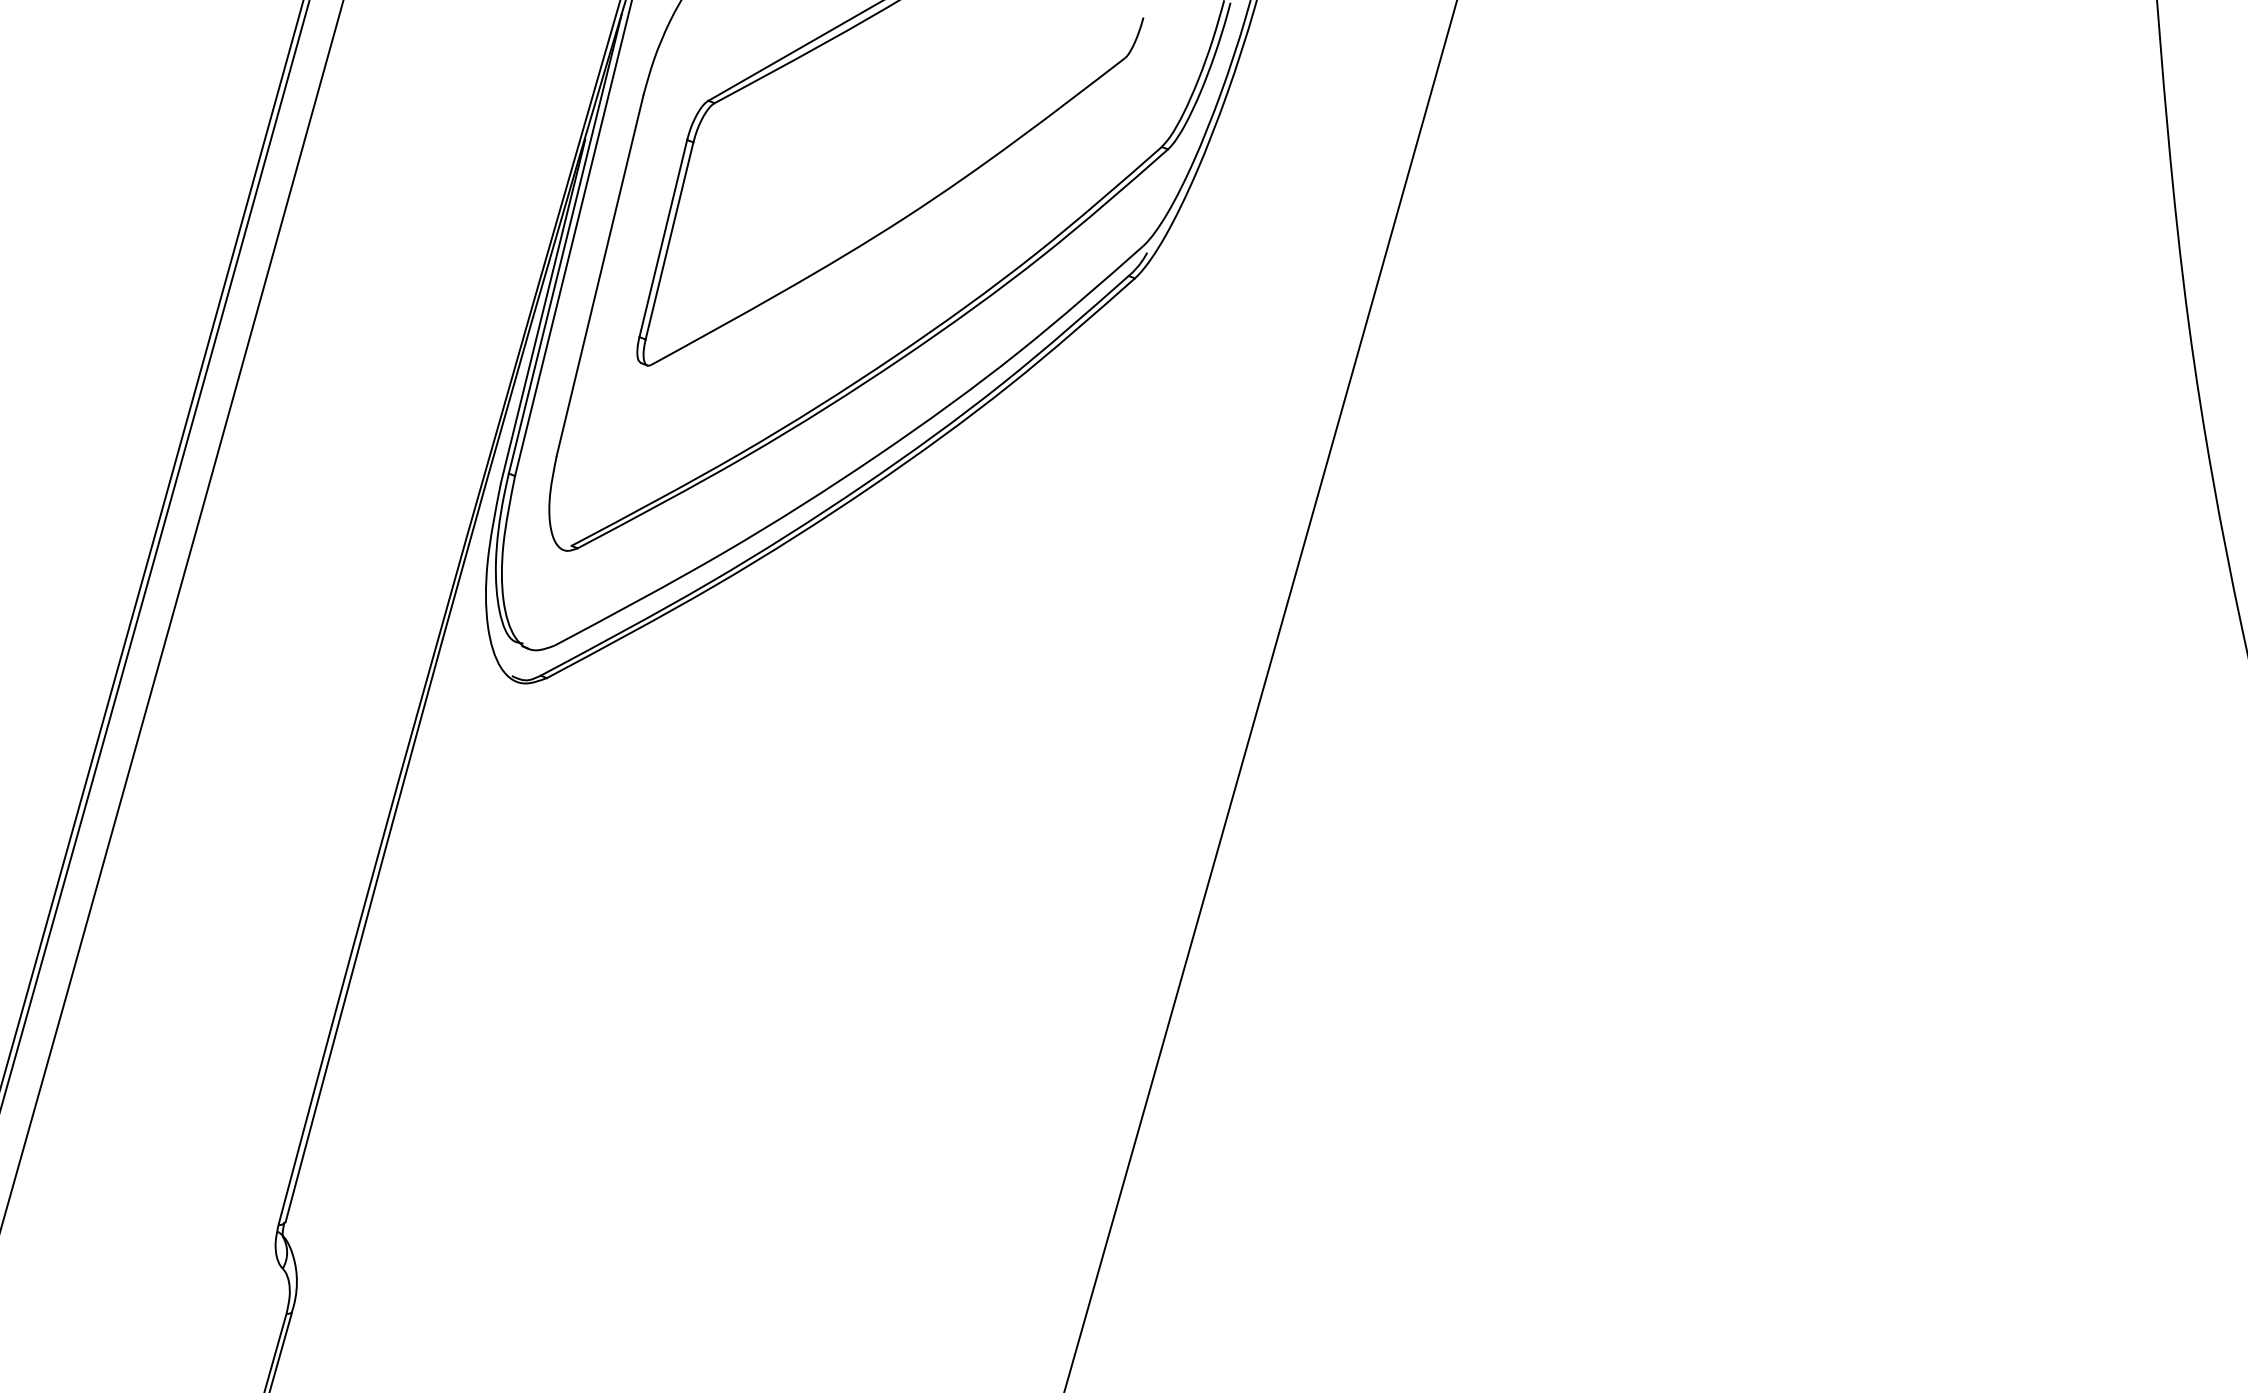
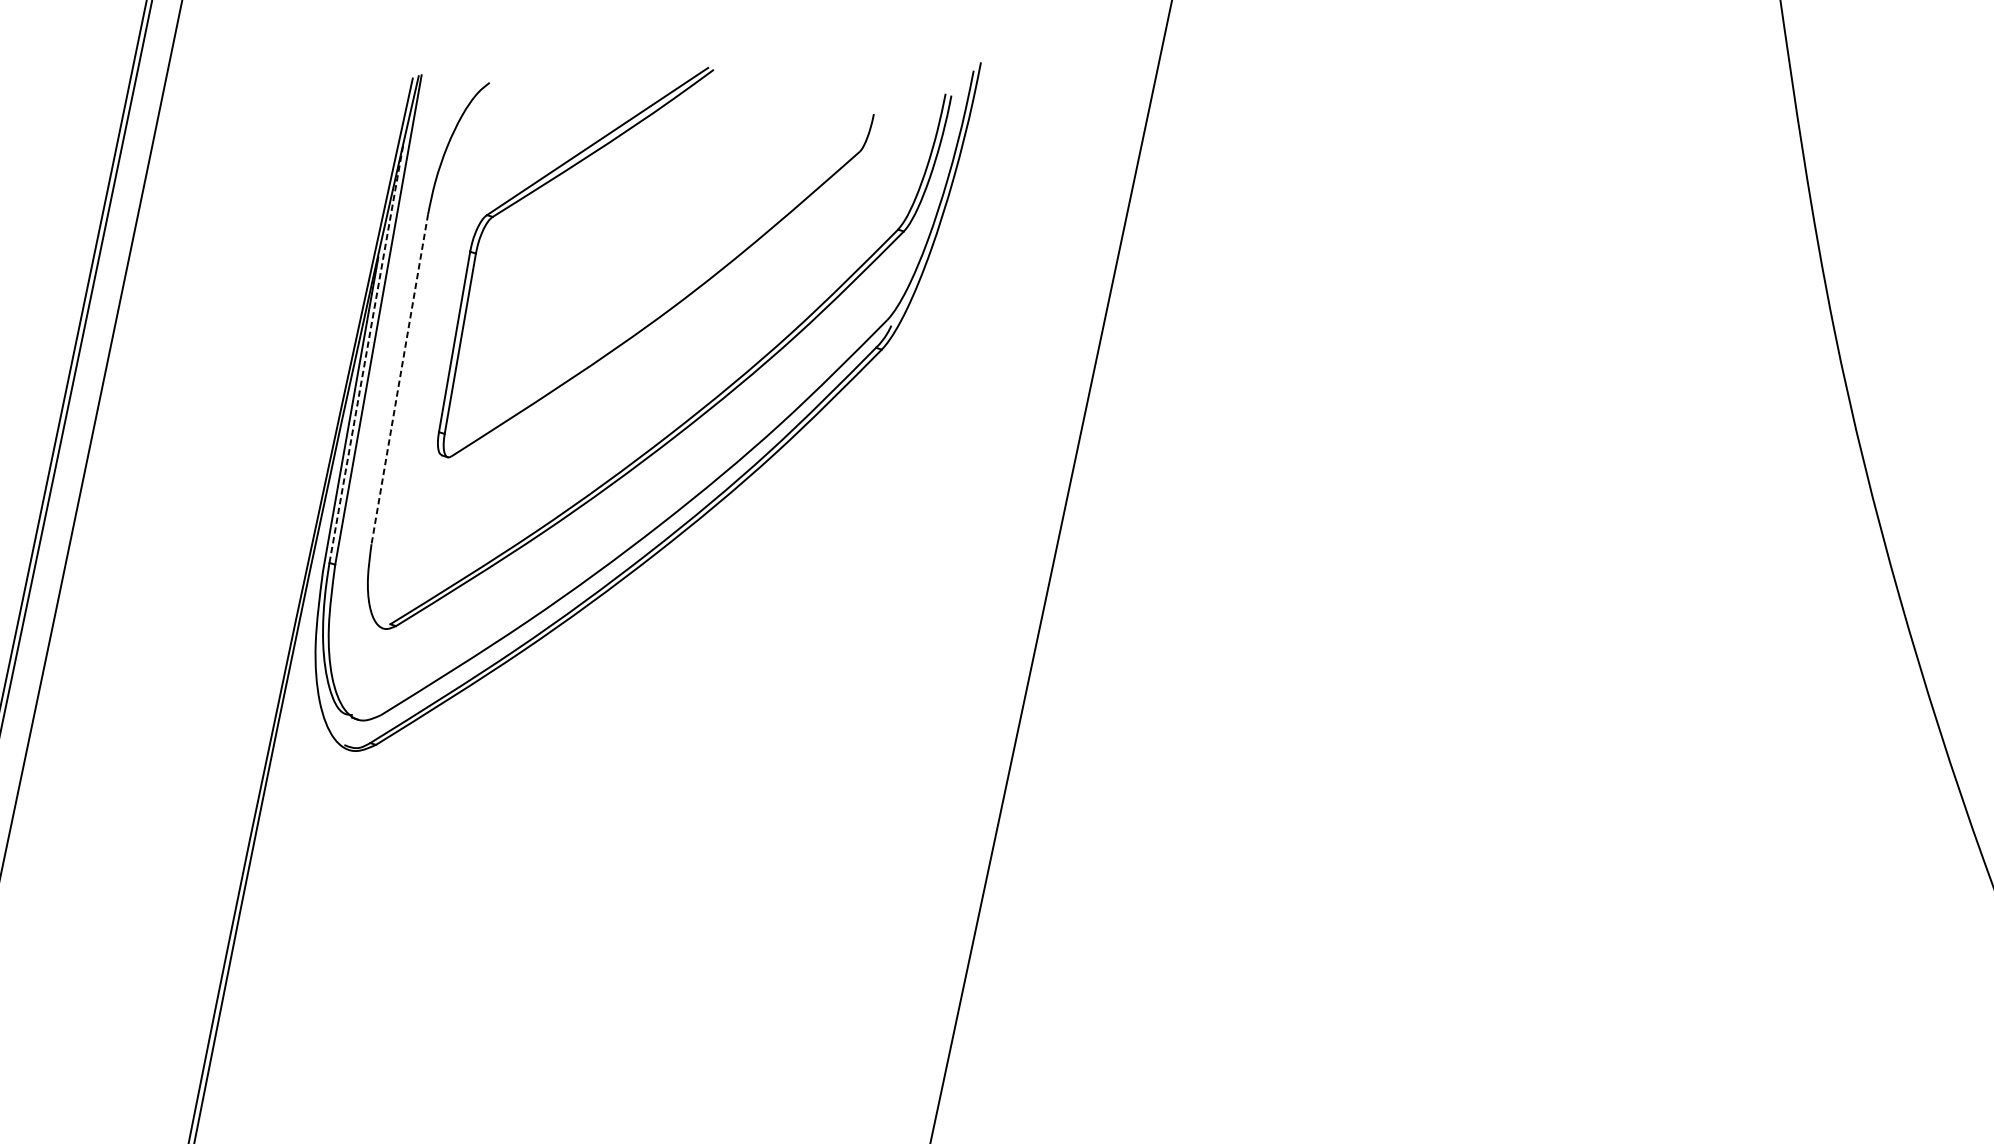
line: (565, 243) -> (366, 352), solid -> dashed
line: (599, 276) -> (399, 379), solid -> dashed

